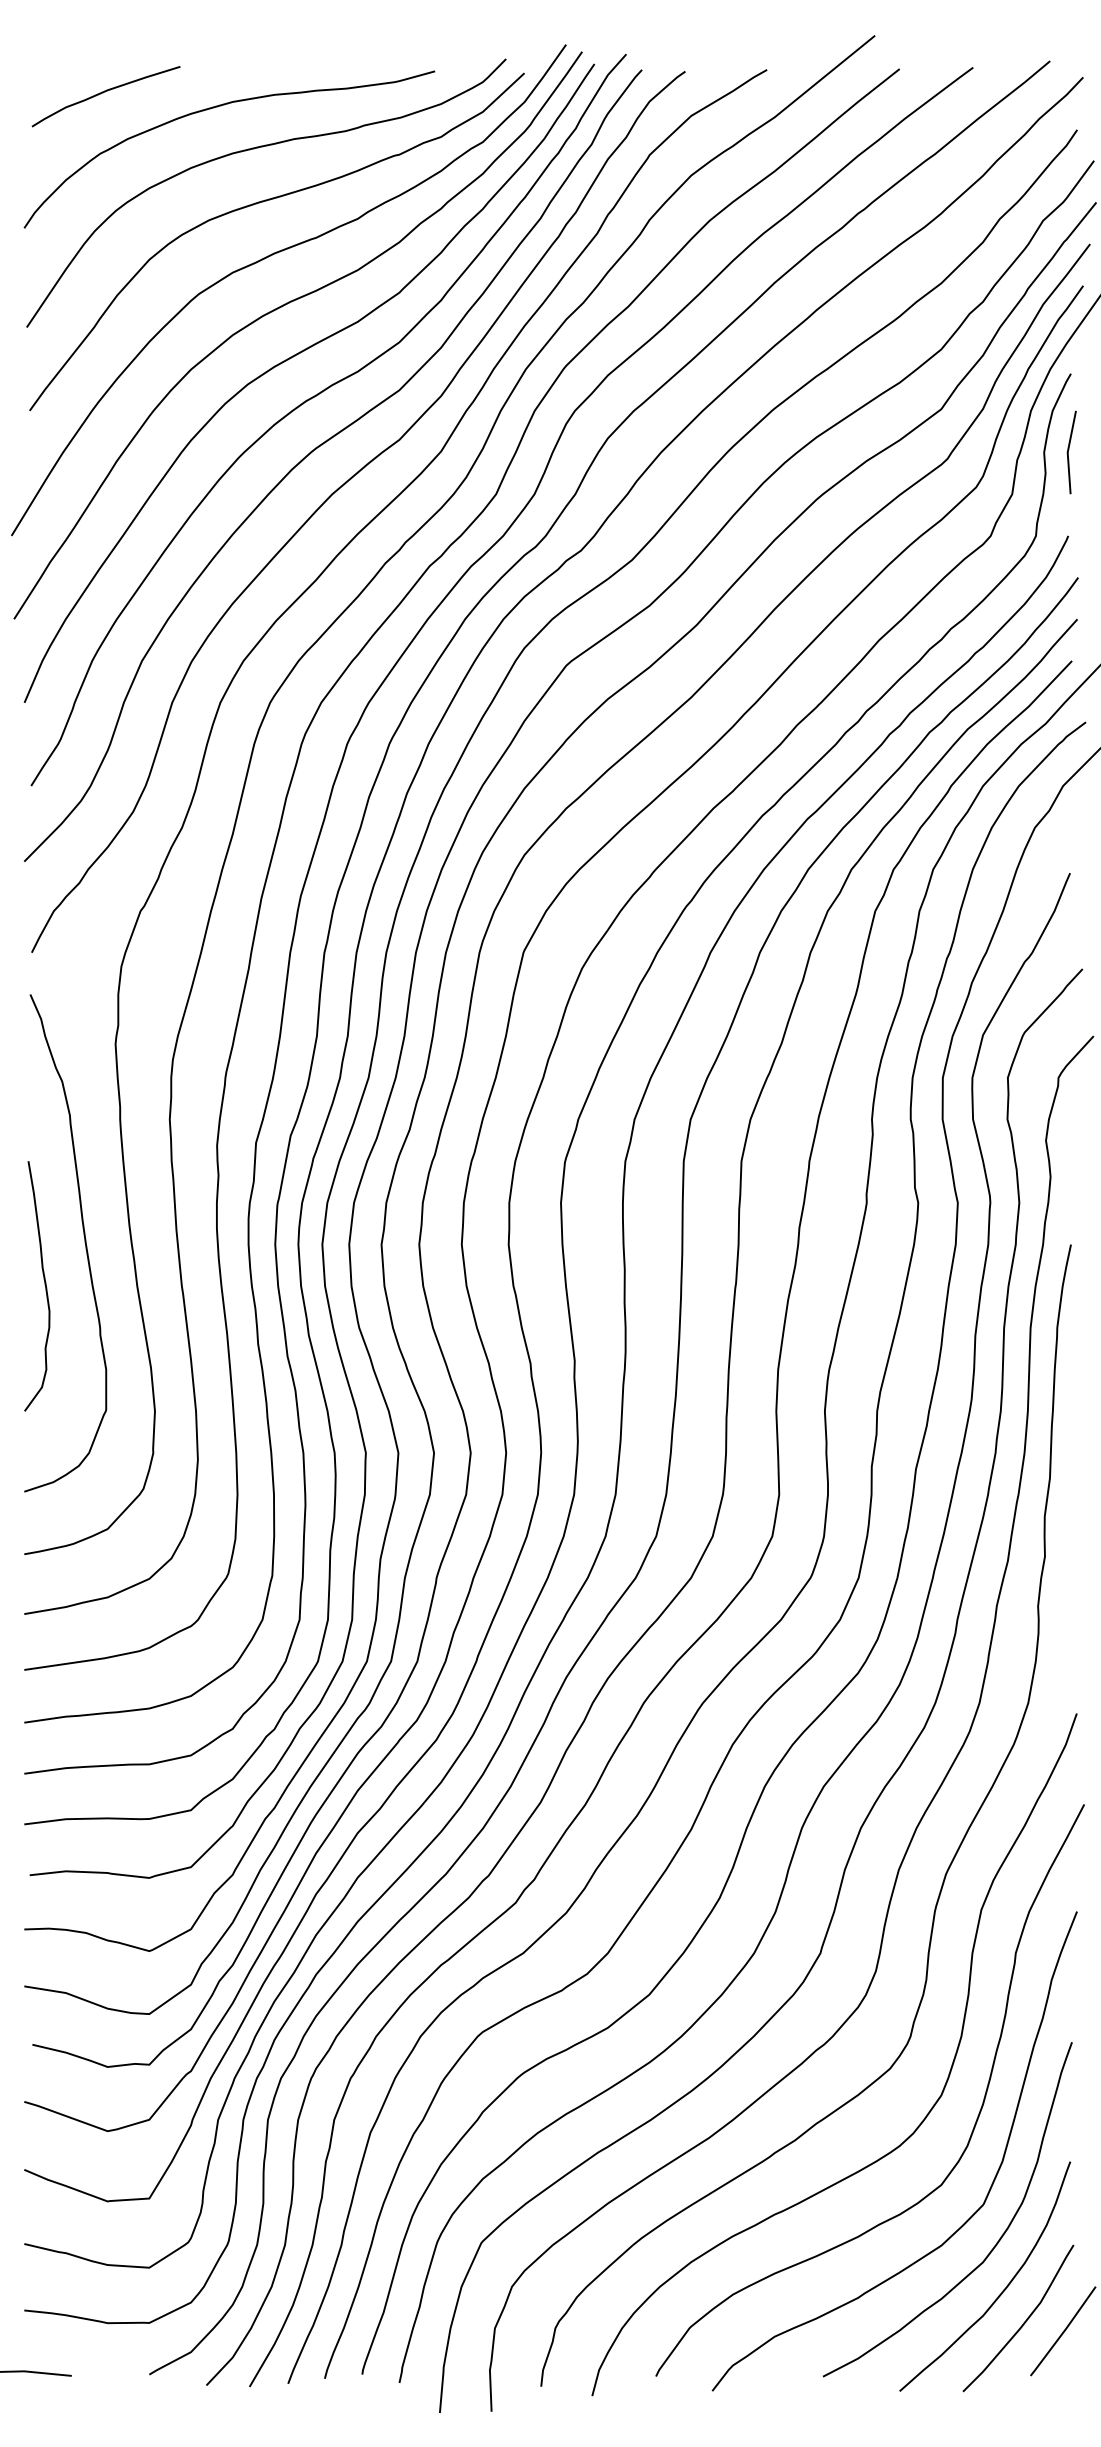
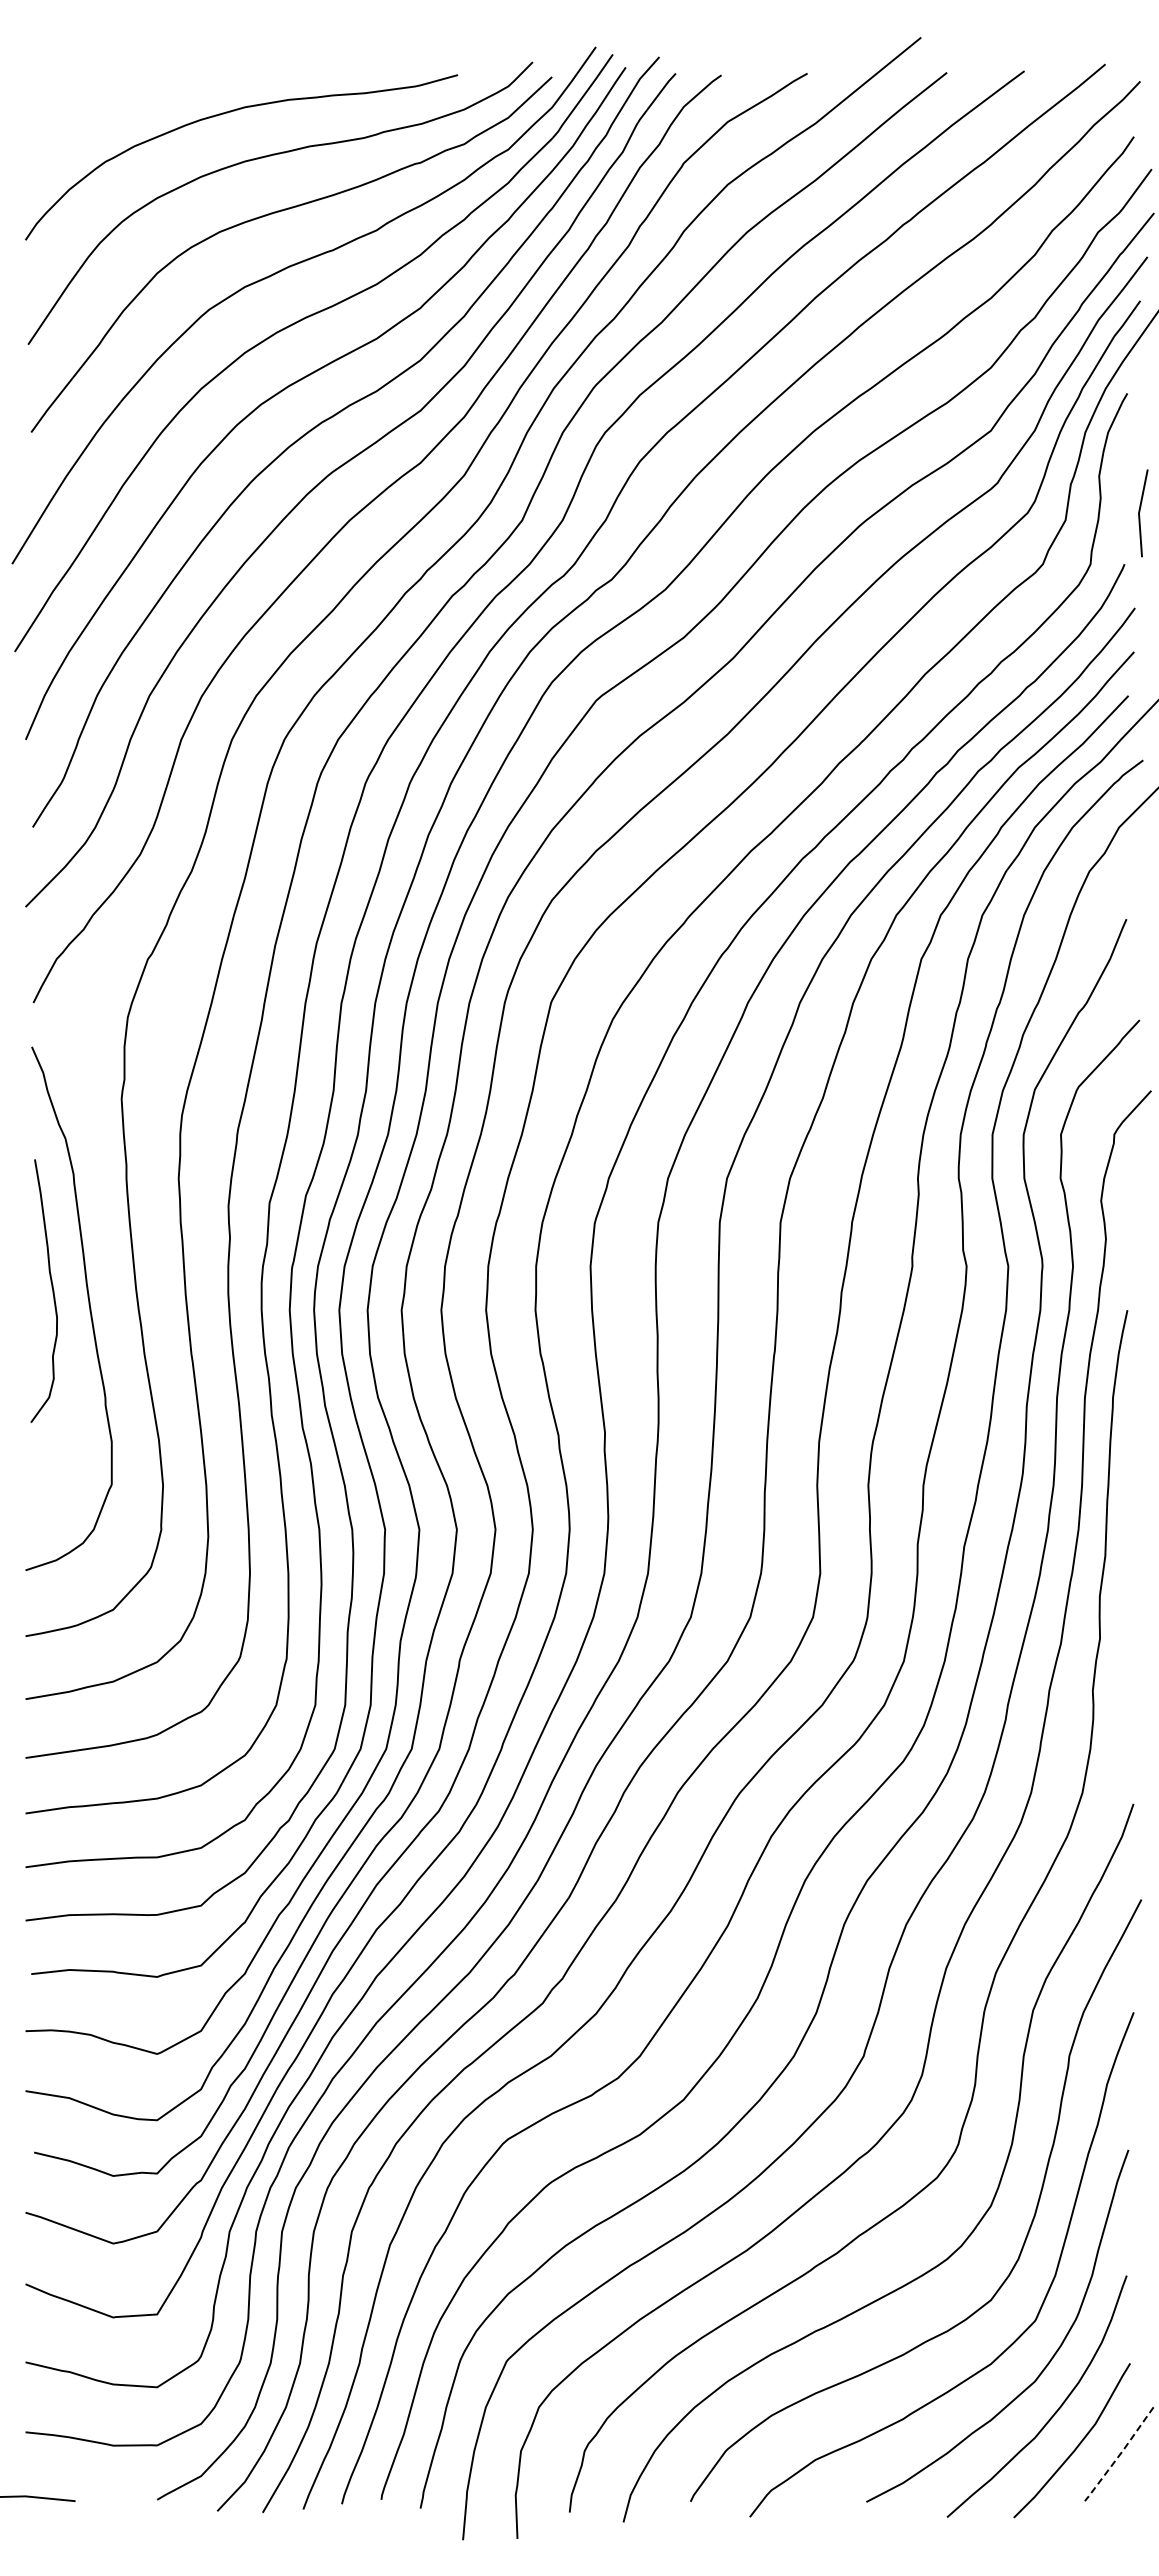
curve: (104, 92) -> (110, 97), removed
line: (1069, 451) -> (1140, 512), moved
curve: (44, 1282) -> (51, 1287), moved
line: (1063, 2332) -> (1119, 2455), solid -> dashed

